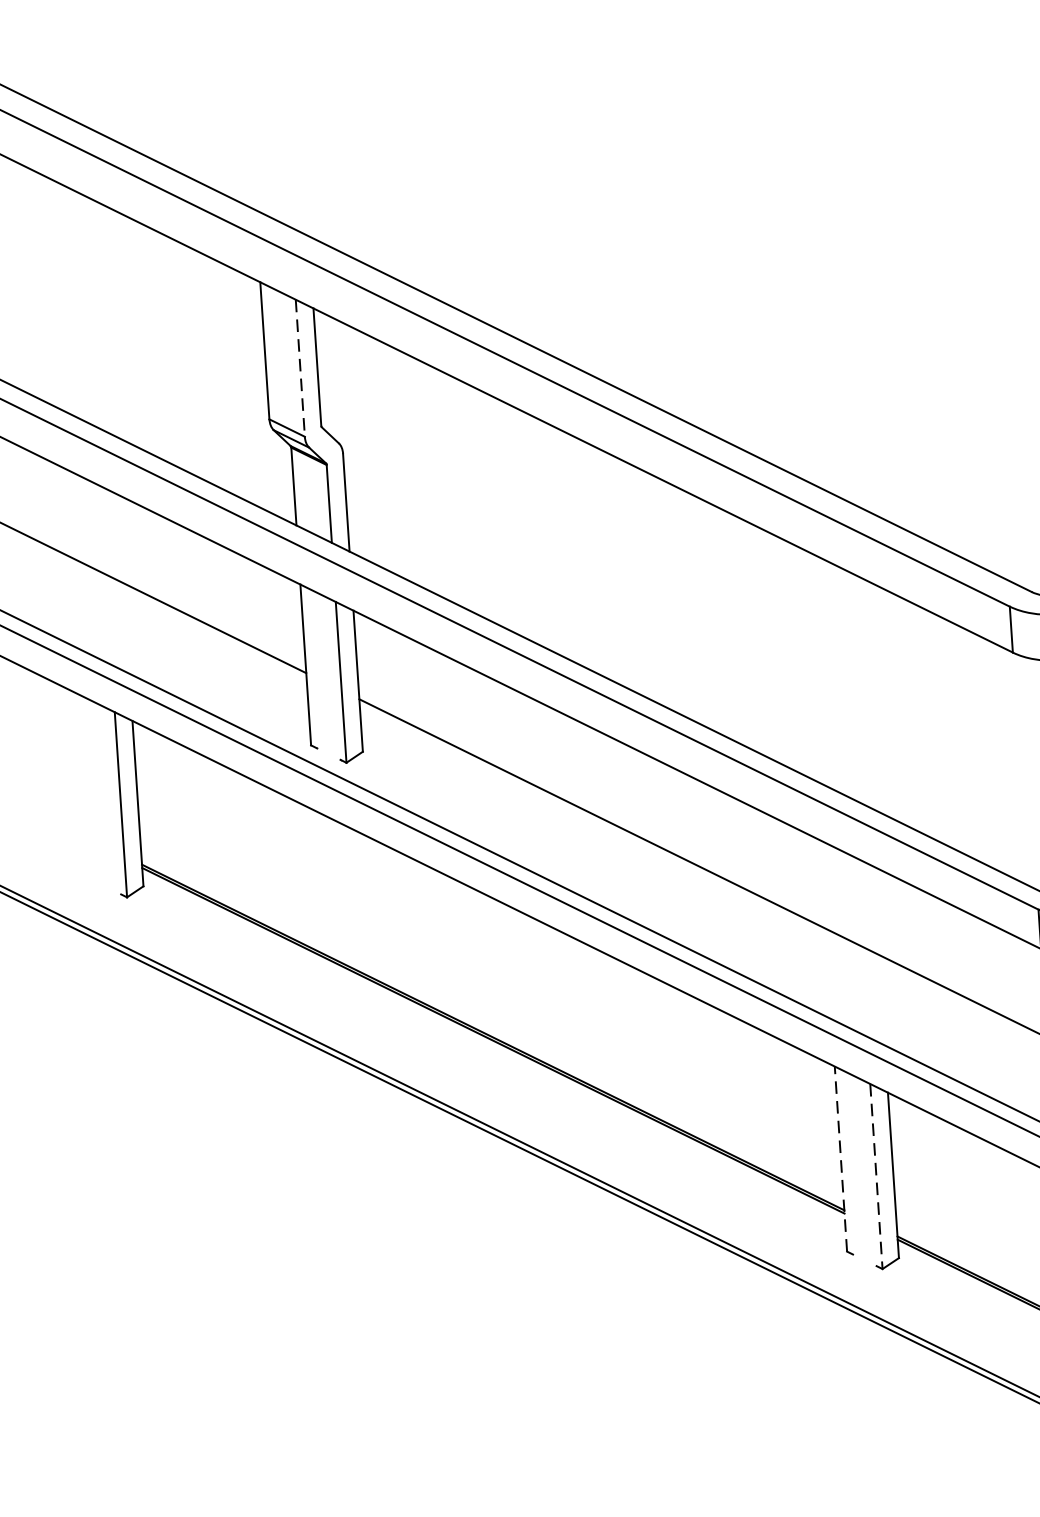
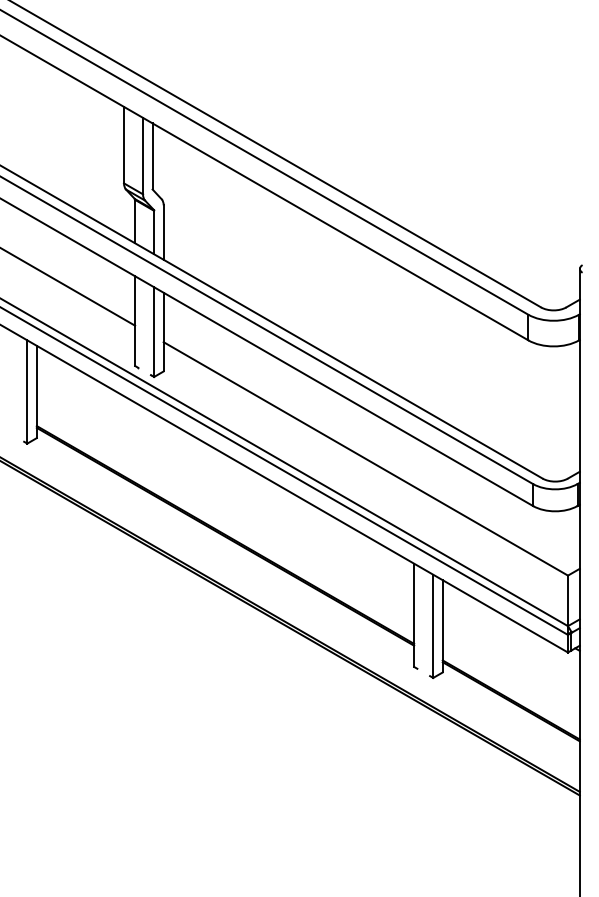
line: (301, 368) -> (143, 156), dashed -> solid
line: (841, 1159) -> (414, 615), dashed -> solid
line: (876, 1176) -> (433, 626), dashed -> solid

